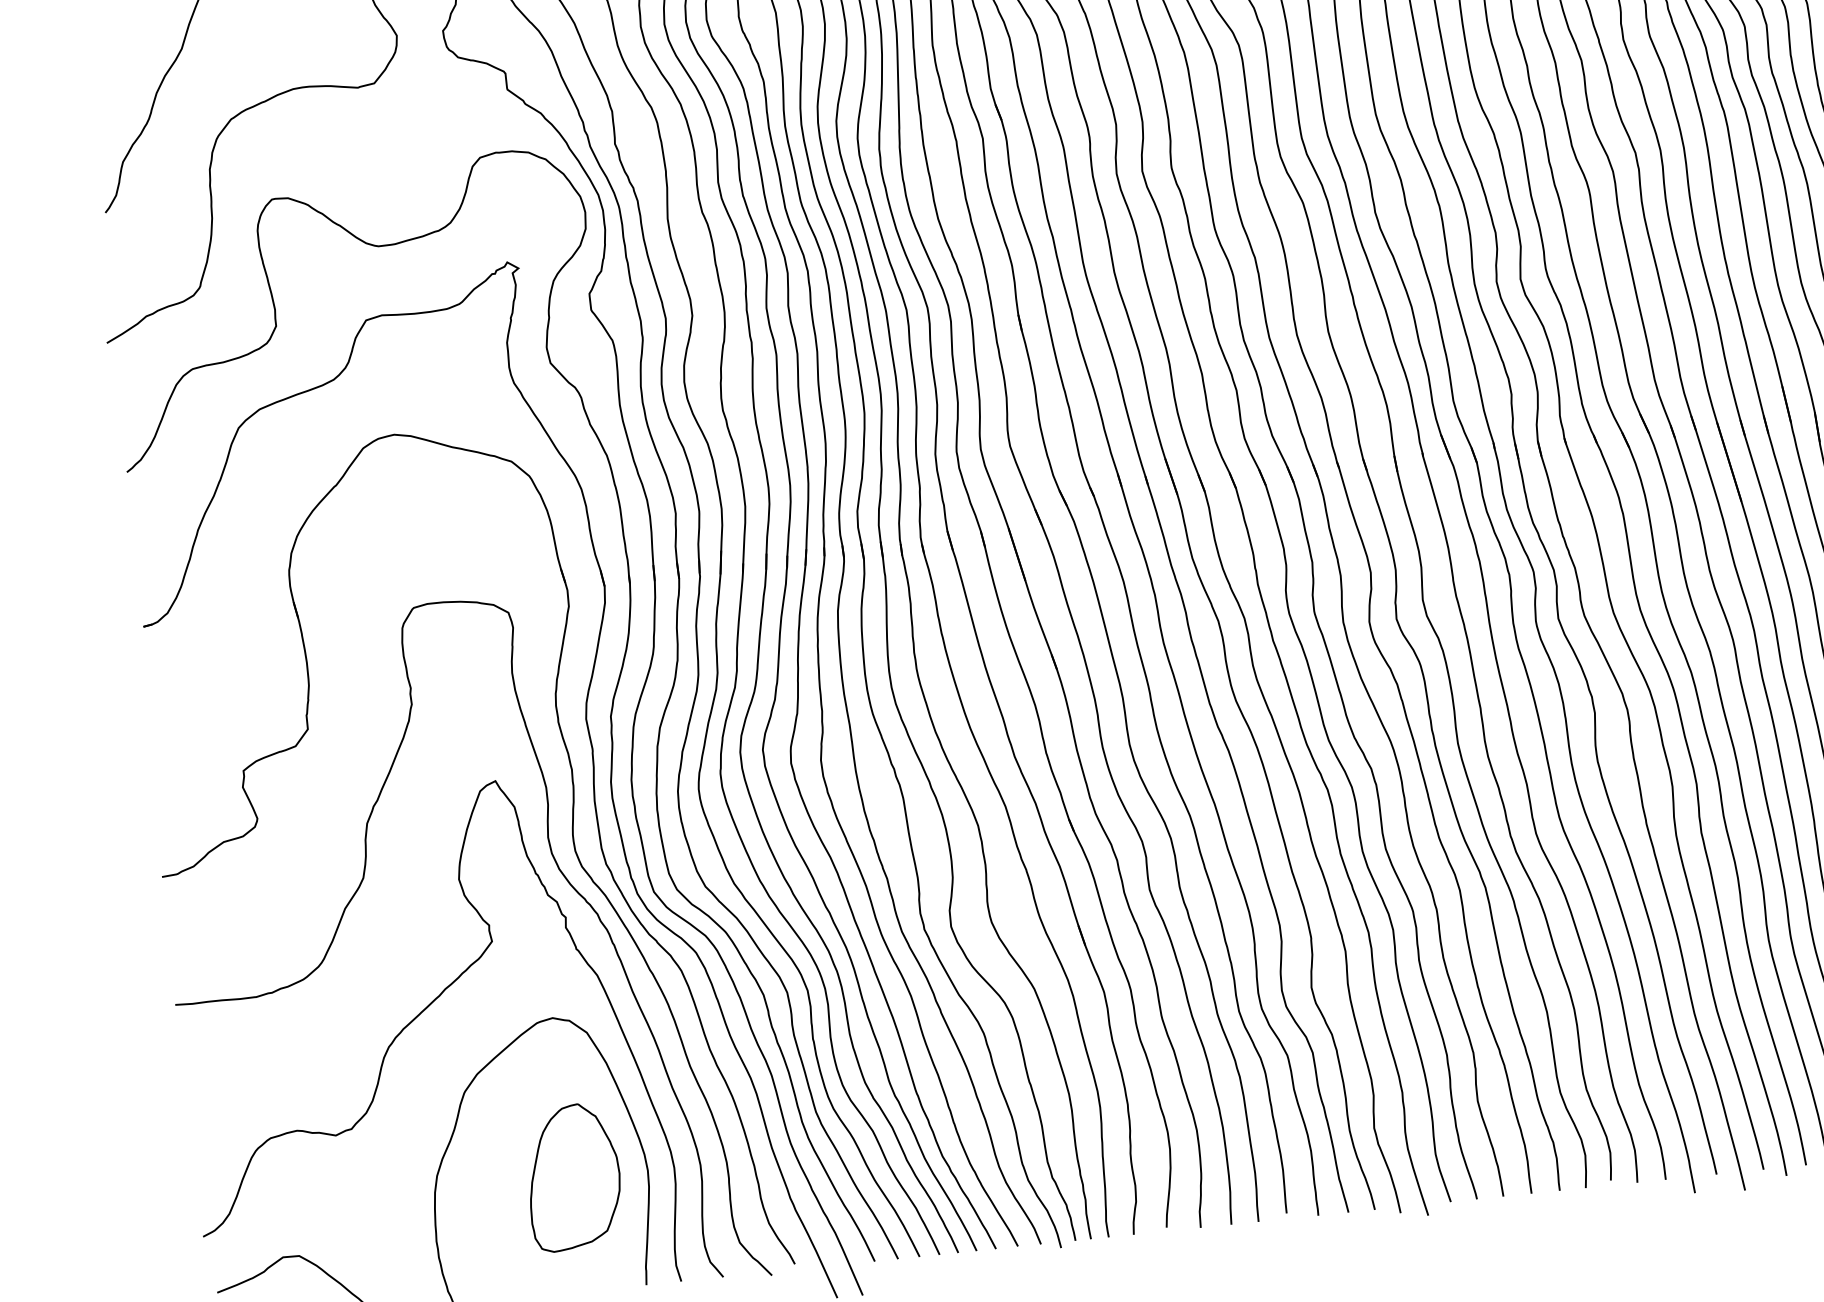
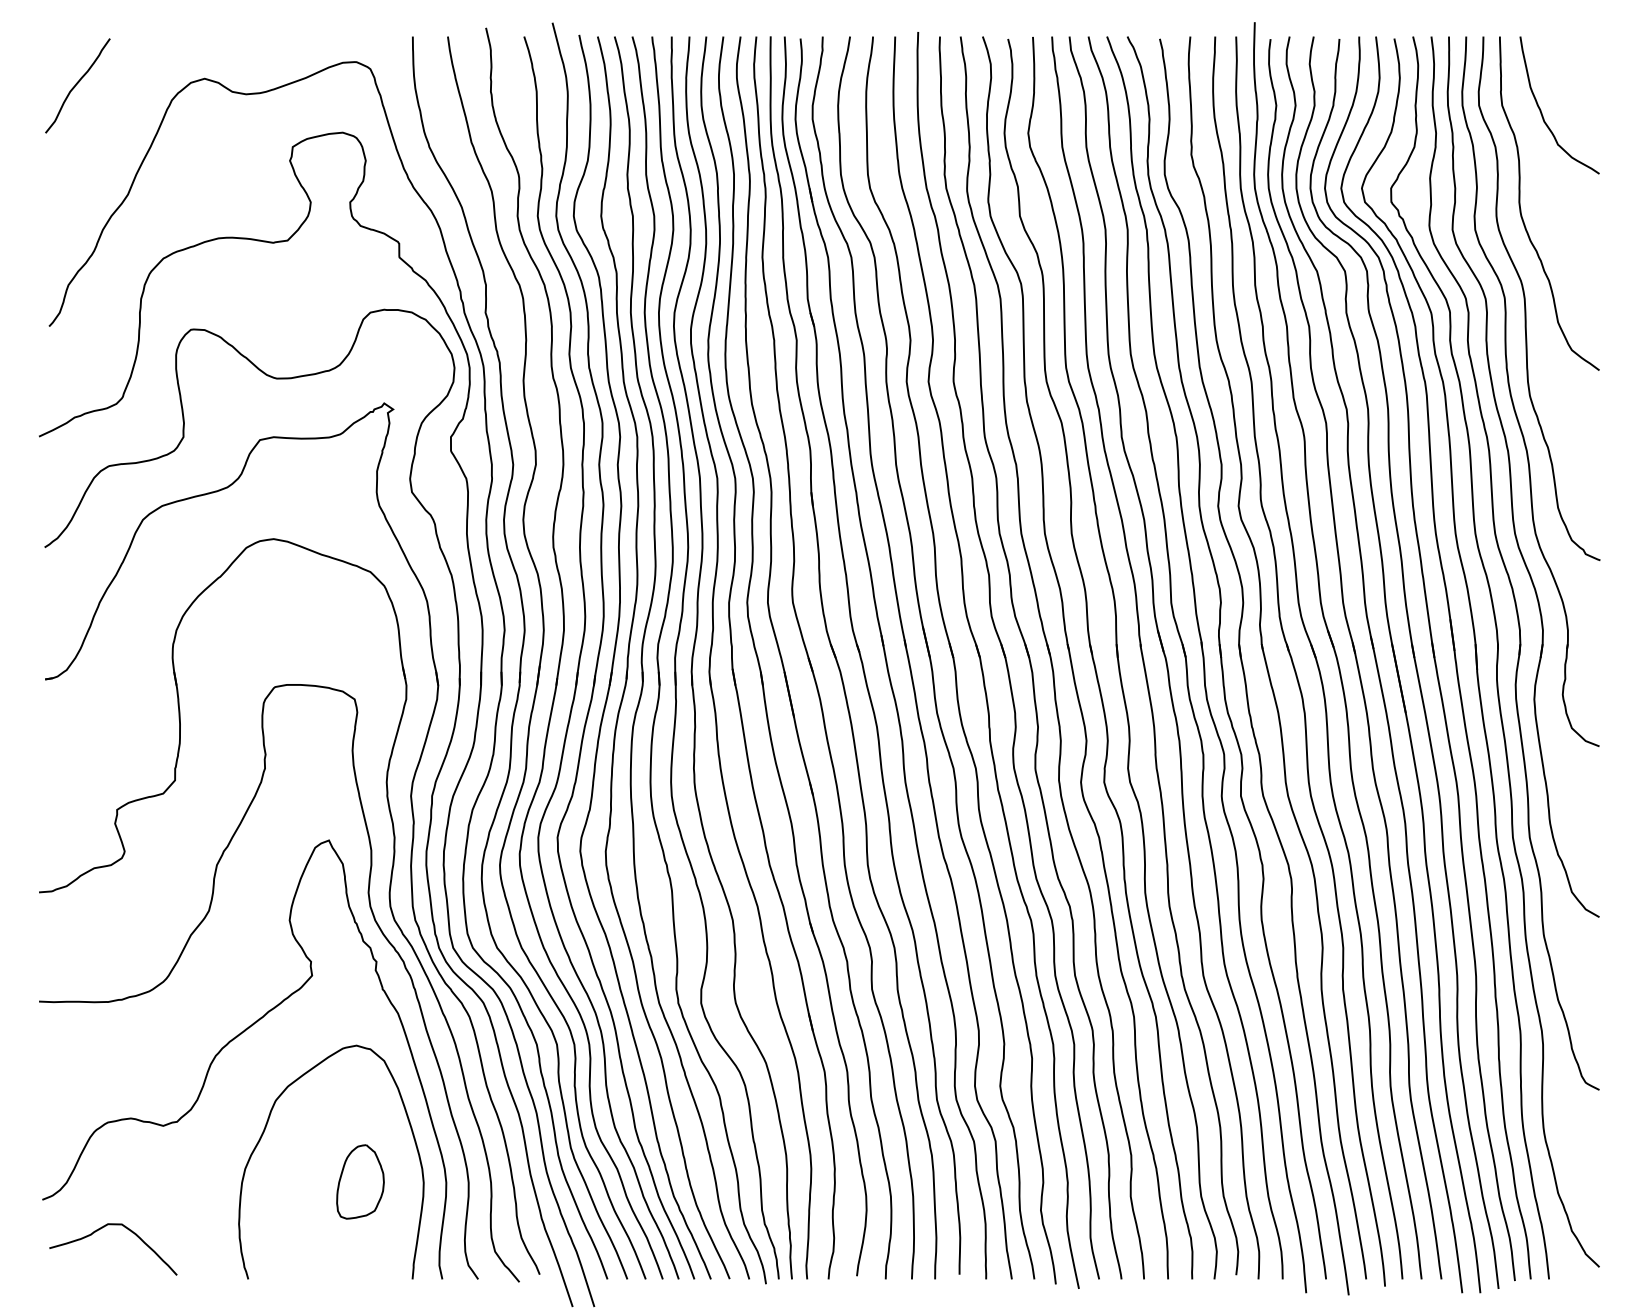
part: (573, 1176) -> (360, 1181), size x0.6

